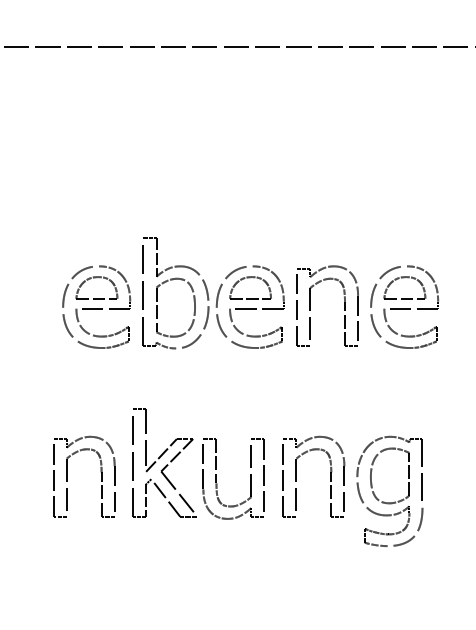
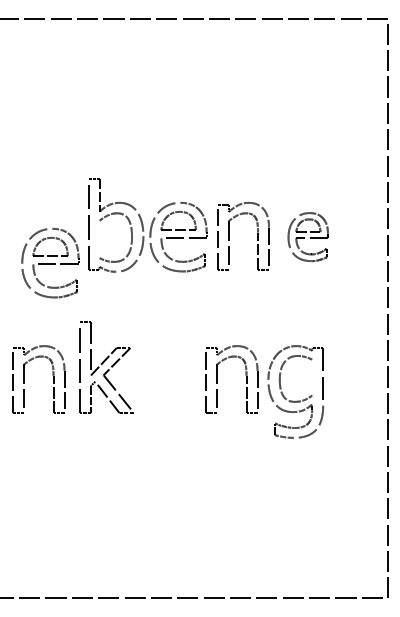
part: (96, 306) -> (50, 262), moved
part: (405, 306) -> (308, 236), size x0.7
line: (156, 309) -> (99, 239), removed
line: (409, 474) -> (312, 377), removed
part: (216, 478) -> (150, 381), removed

